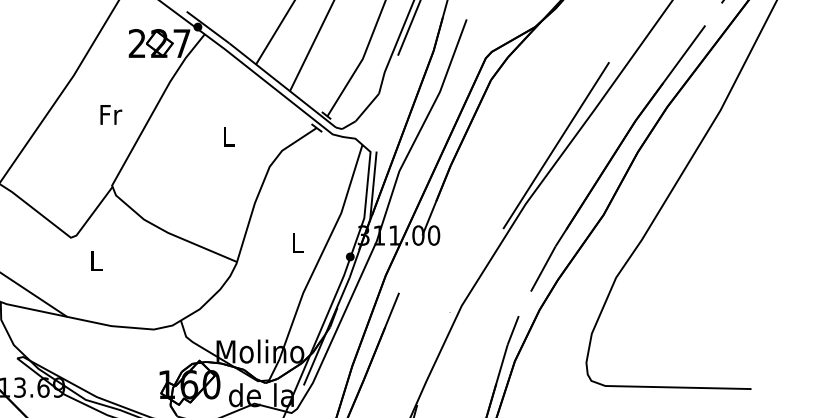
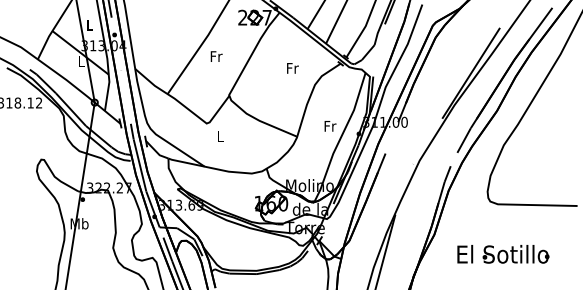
text: (110, 114) -> (216, 56), moved
text: (228, 136) -> (292, 68), L -> Fr
text: (298, 243) -> (330, 126), L -> Fr

